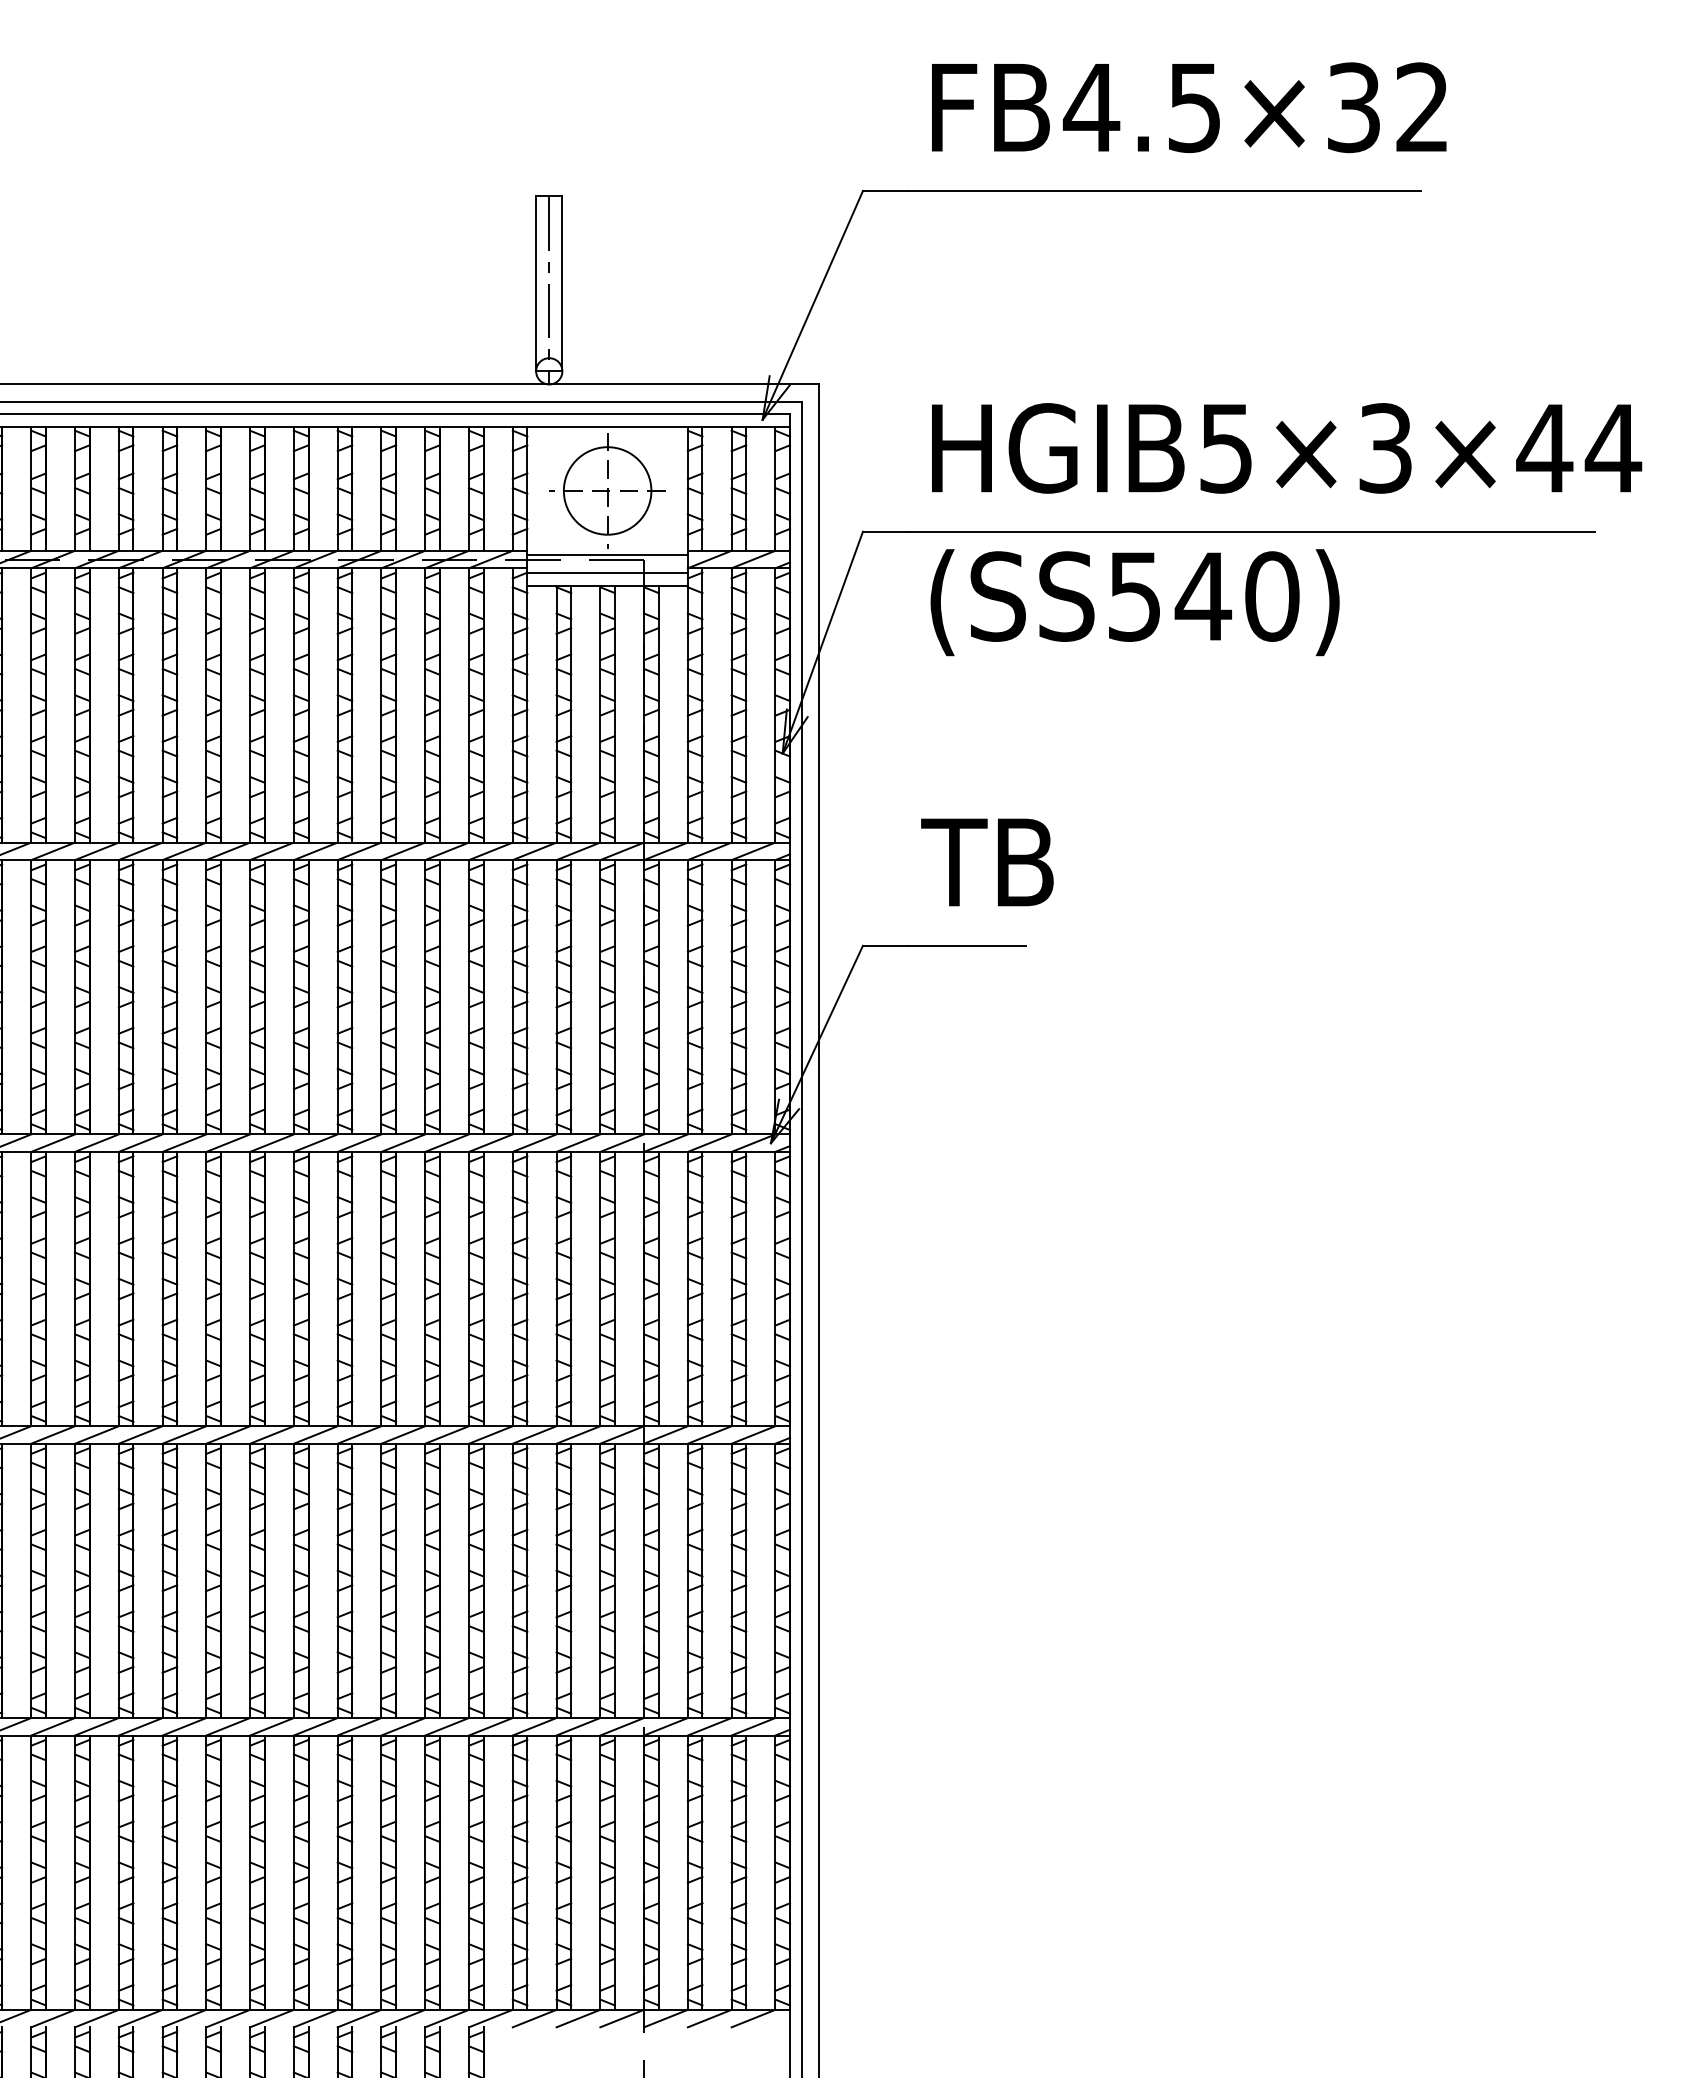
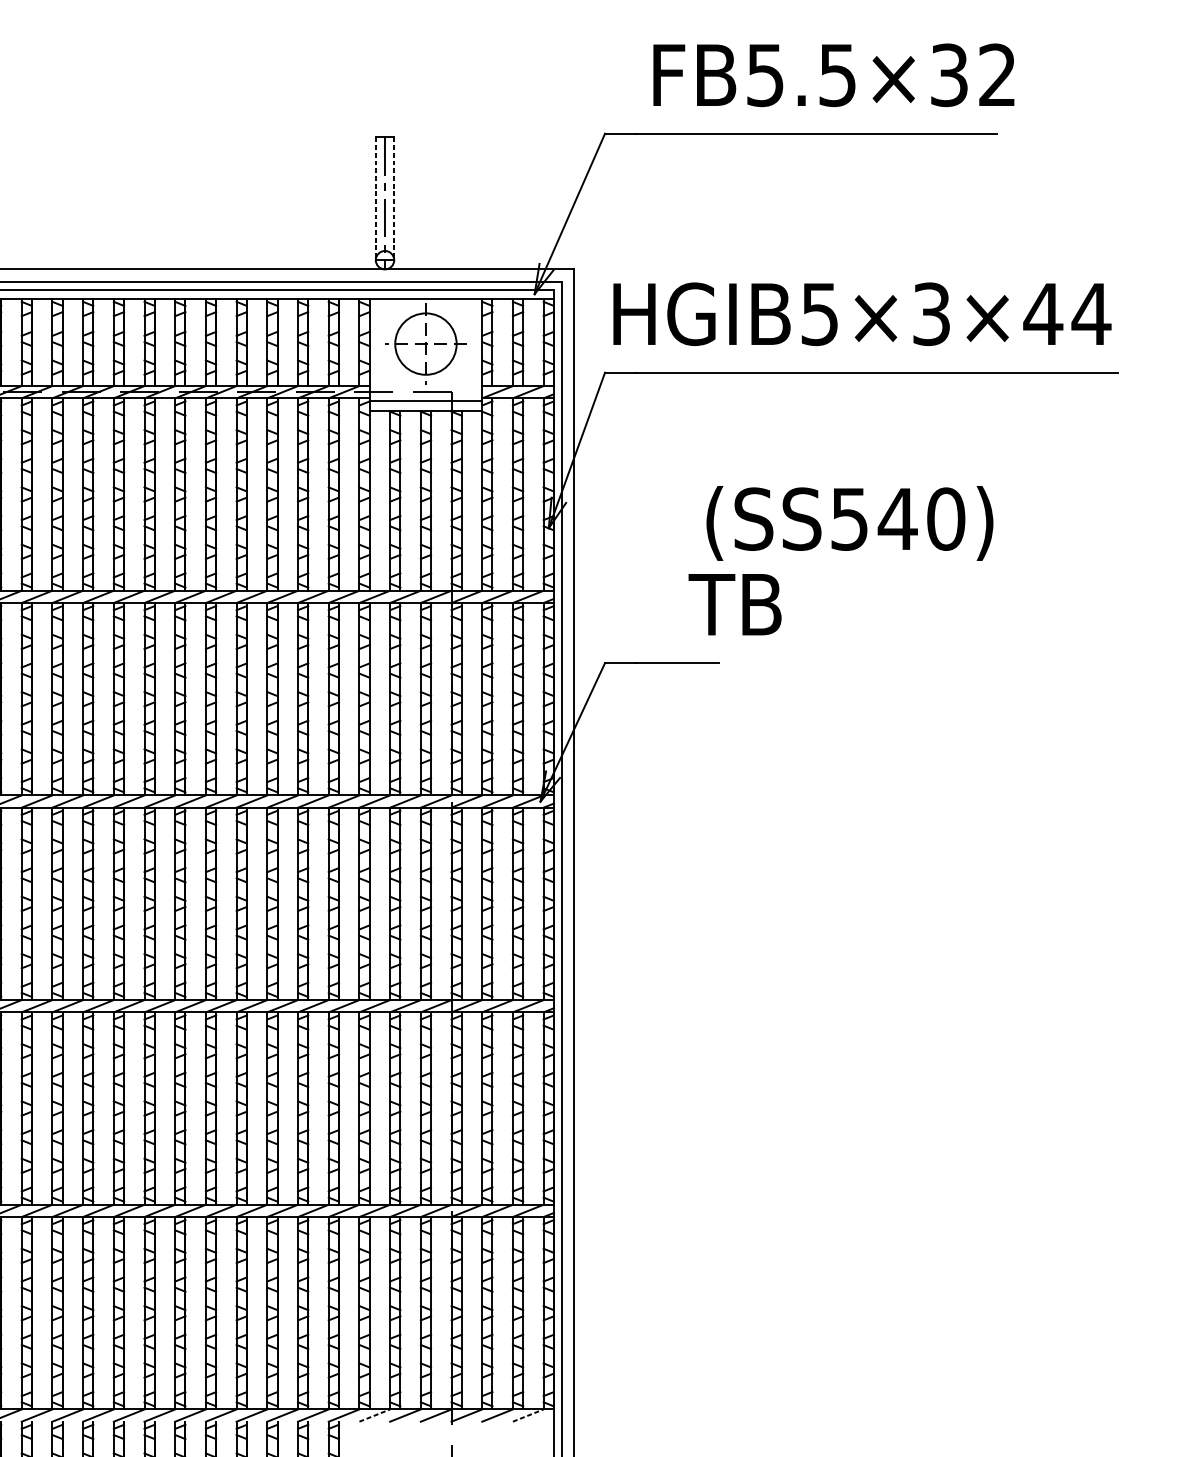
text: (1091, 108) -> (765, 75), FB4.5×32 -> FB5.5×32
line: (536, 283) -> (376, 198), solid -> dashed
line: (562, 283) -> (394, 198), solid -> dashed
text: (1287, 448) -> (862, 314), moved
line: (607, 555) -> (425, 389), removed
text: (1134, 602) -> (849, 523), moved
text: (987, 862) -> (735, 604), moved
line: (534, 2018) -> (374, 1415), solid -> dashed
line: (753, 2018) -> (528, 1415), solid -> dashed

